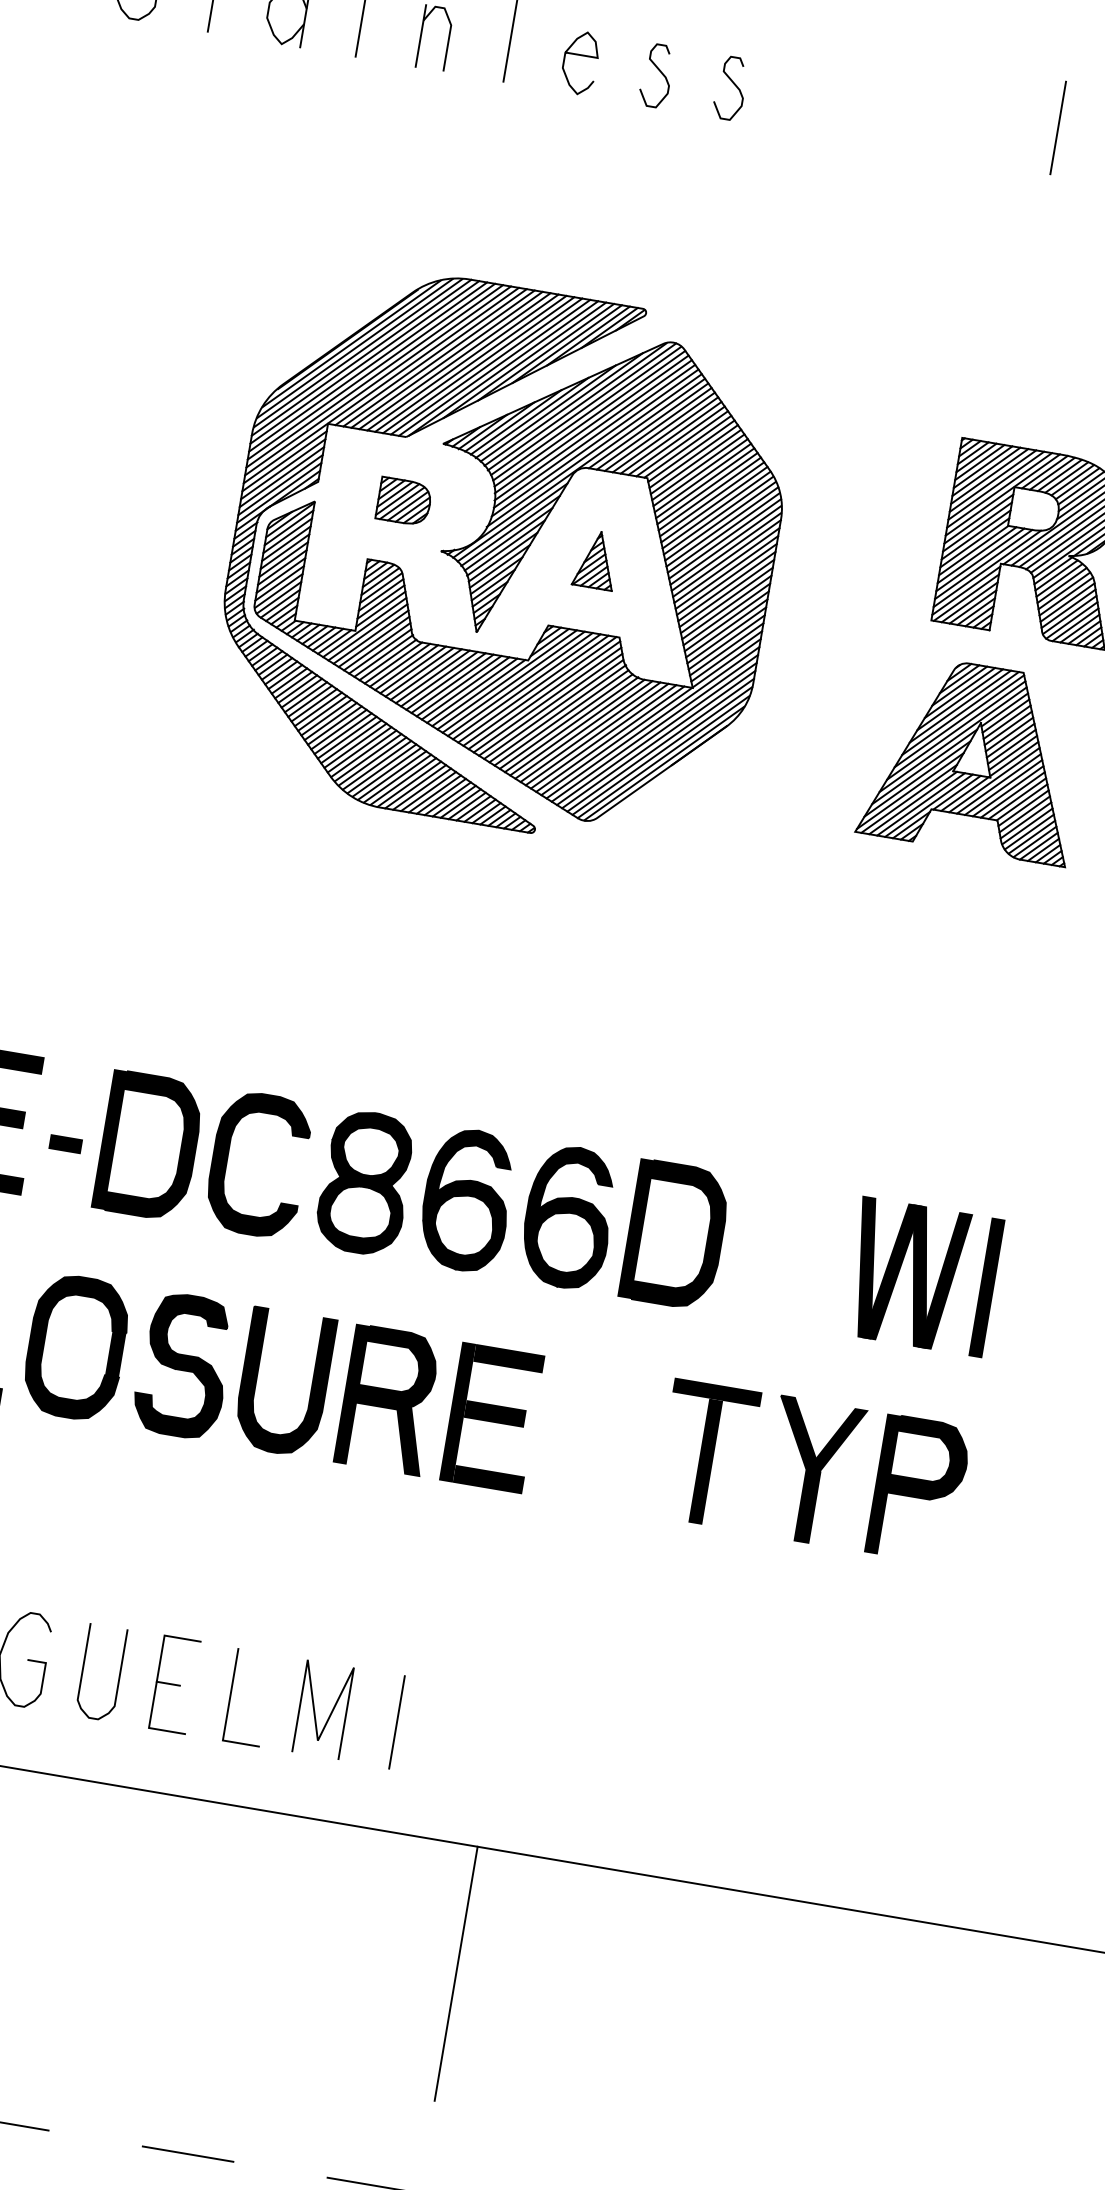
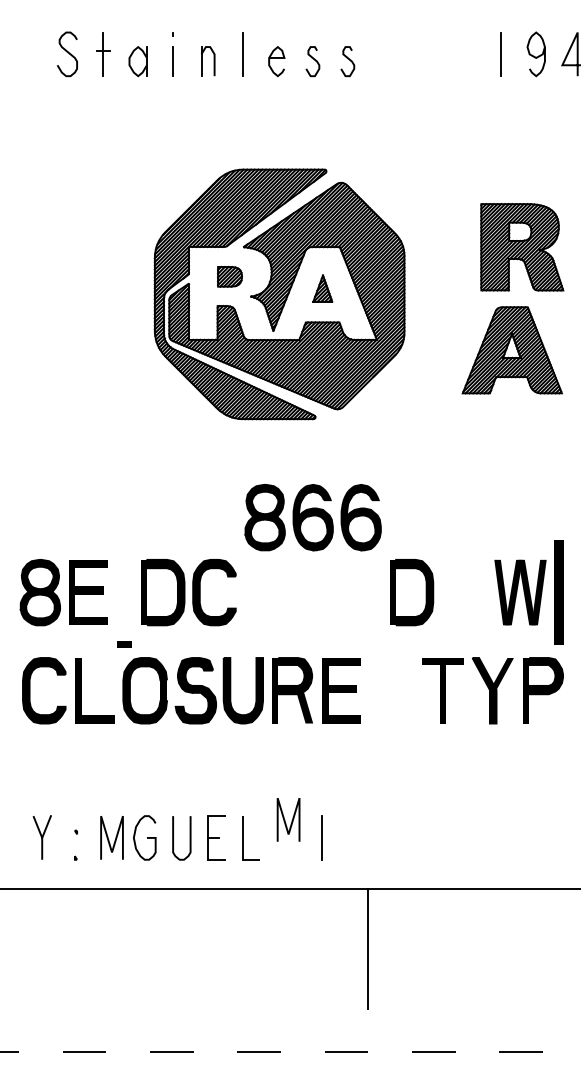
part: (65, 1144) -> (124, 644), moved
part: (465, 1199) -> (312, 517), moved
part: (986, 1287) -> (558, 592), size x1.6
line: (316, 1709) -> (285, 820), moved

